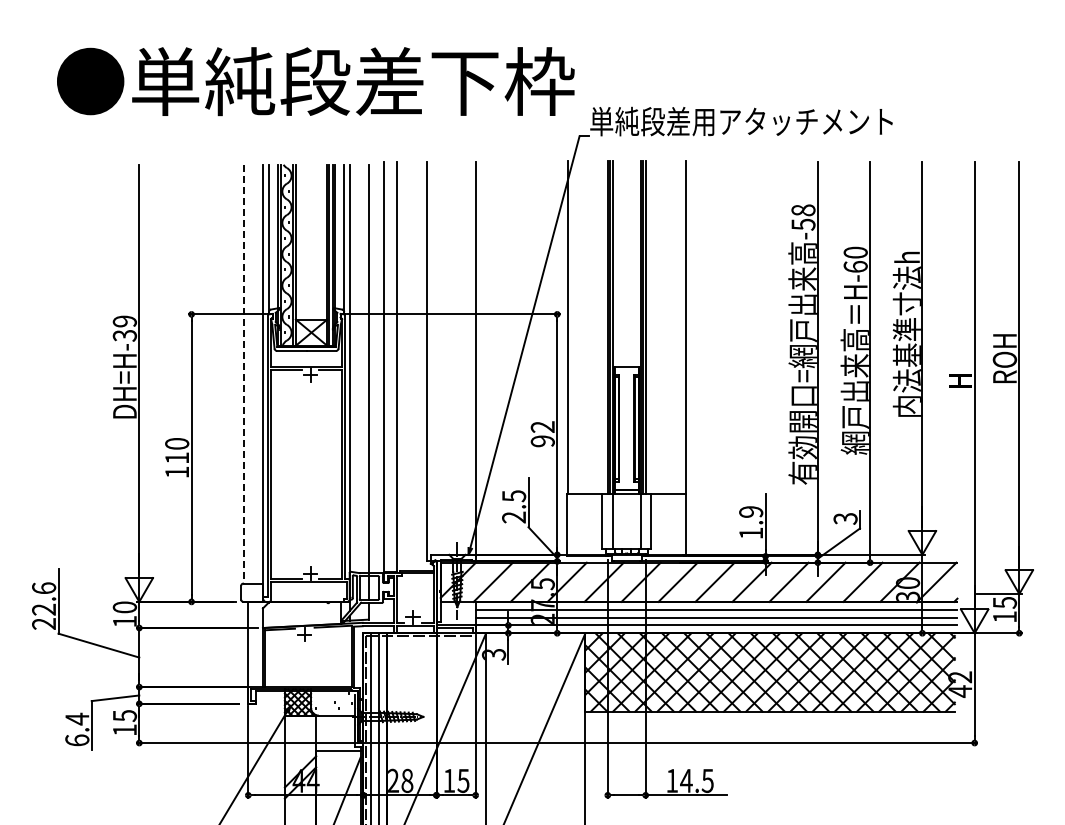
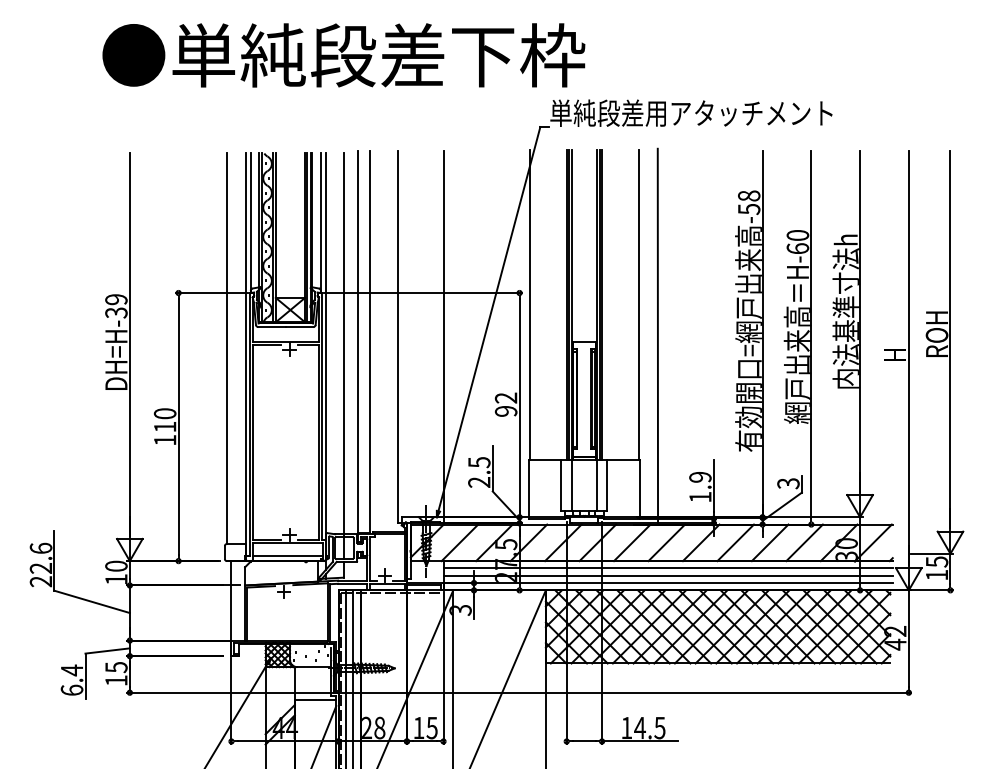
text: (315, 81) -> (343, 55), moved
line: (705, 360) -> (657, 336), added
line: (243, 374) -> (227, 349), dashed -> solid
line: (308, 596) -> (287, 556), added

